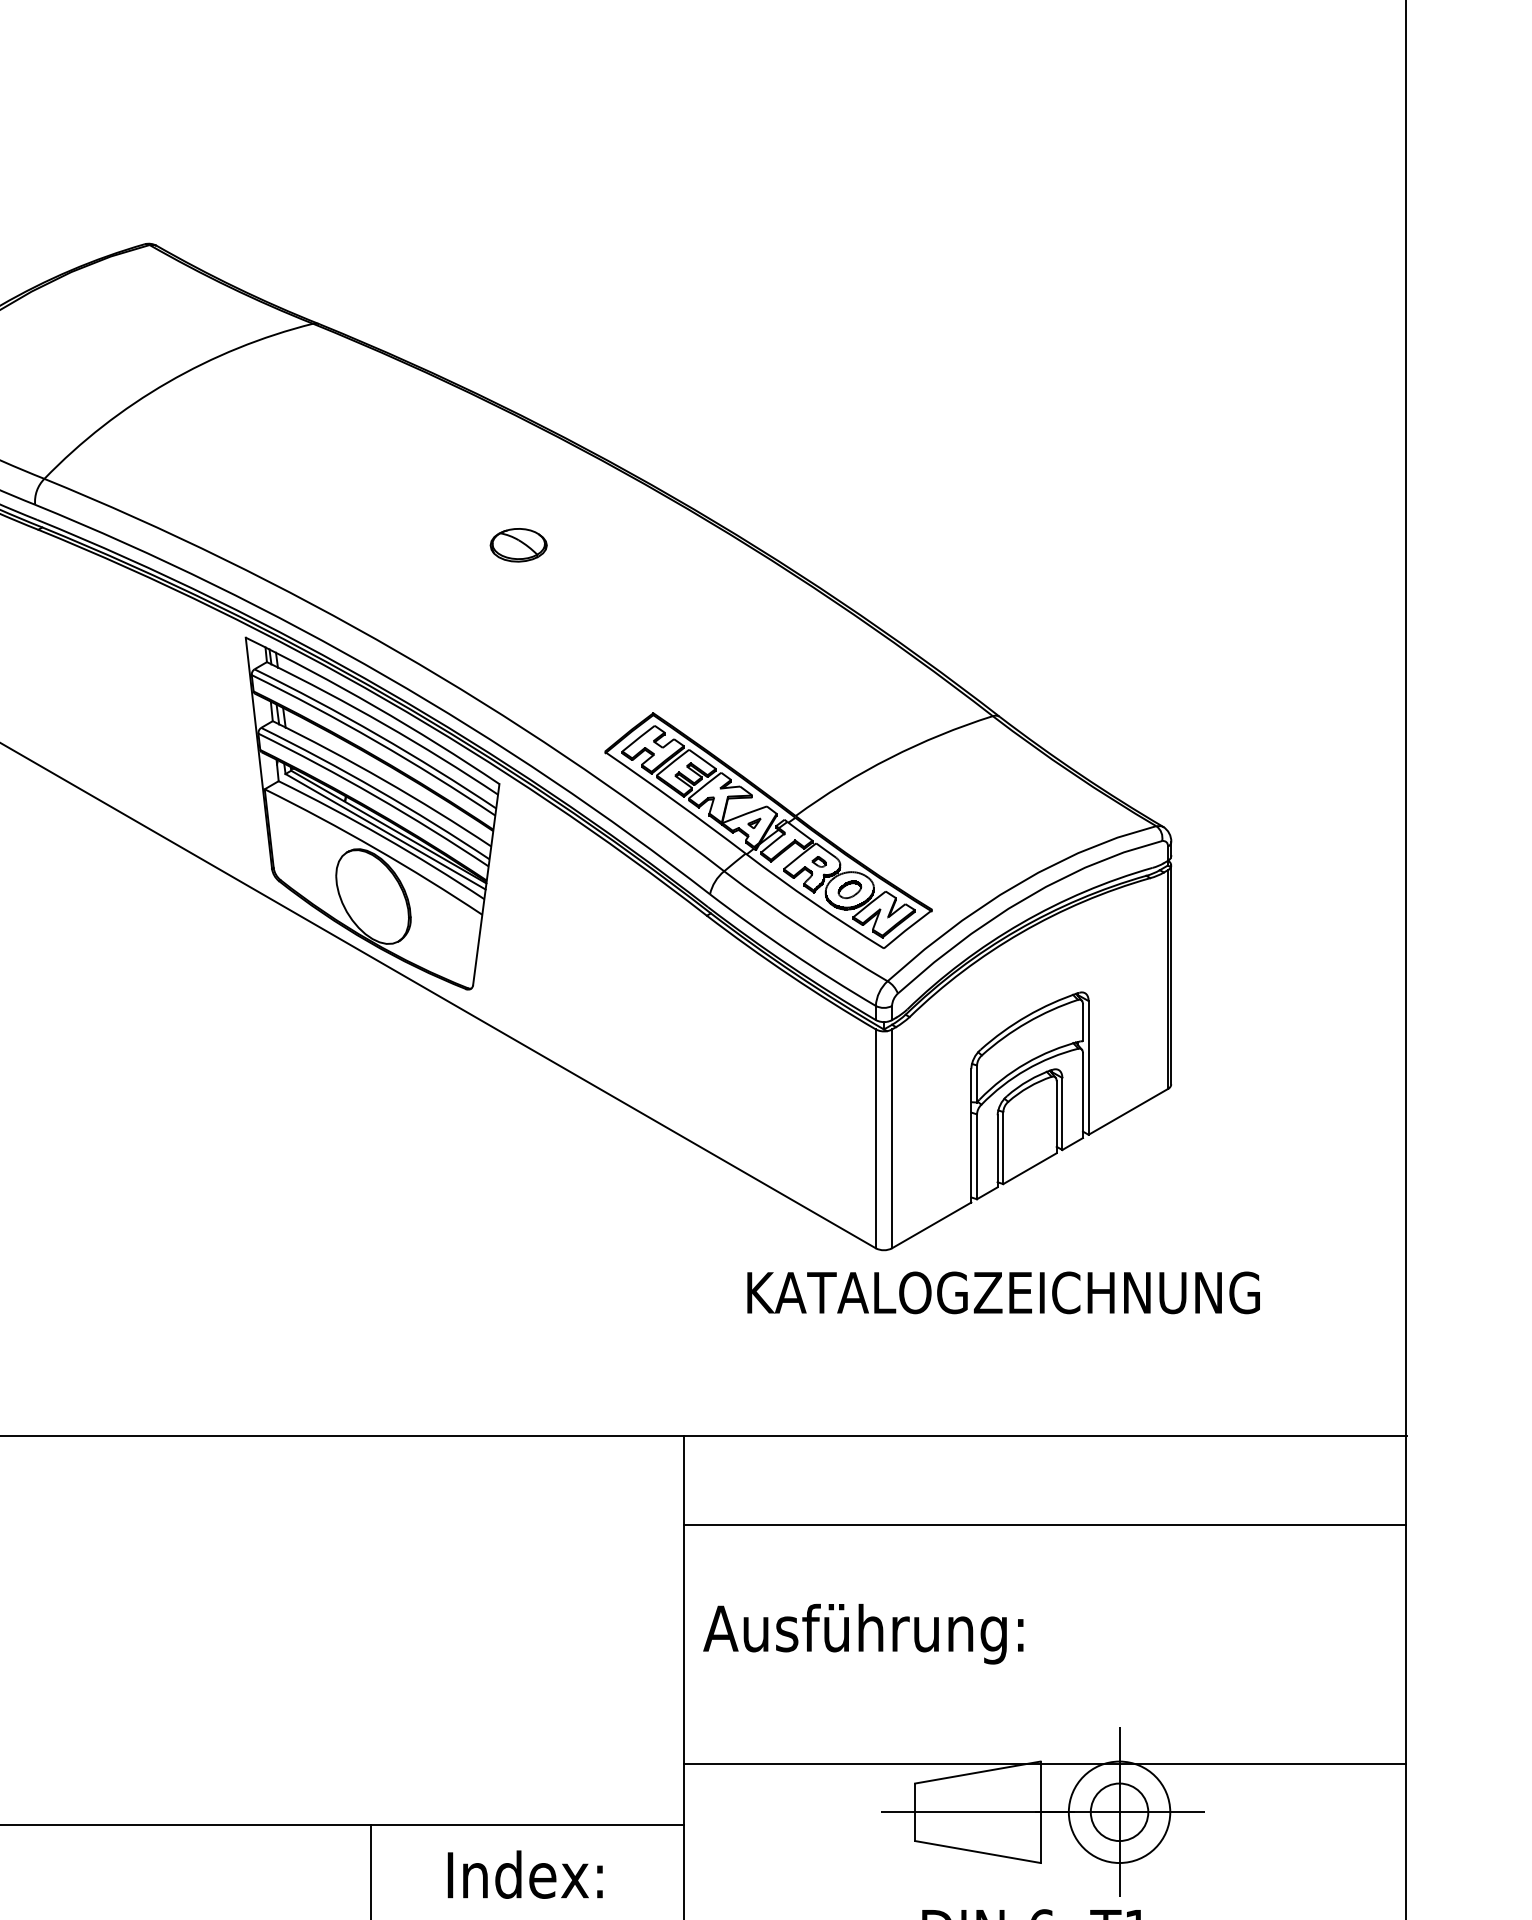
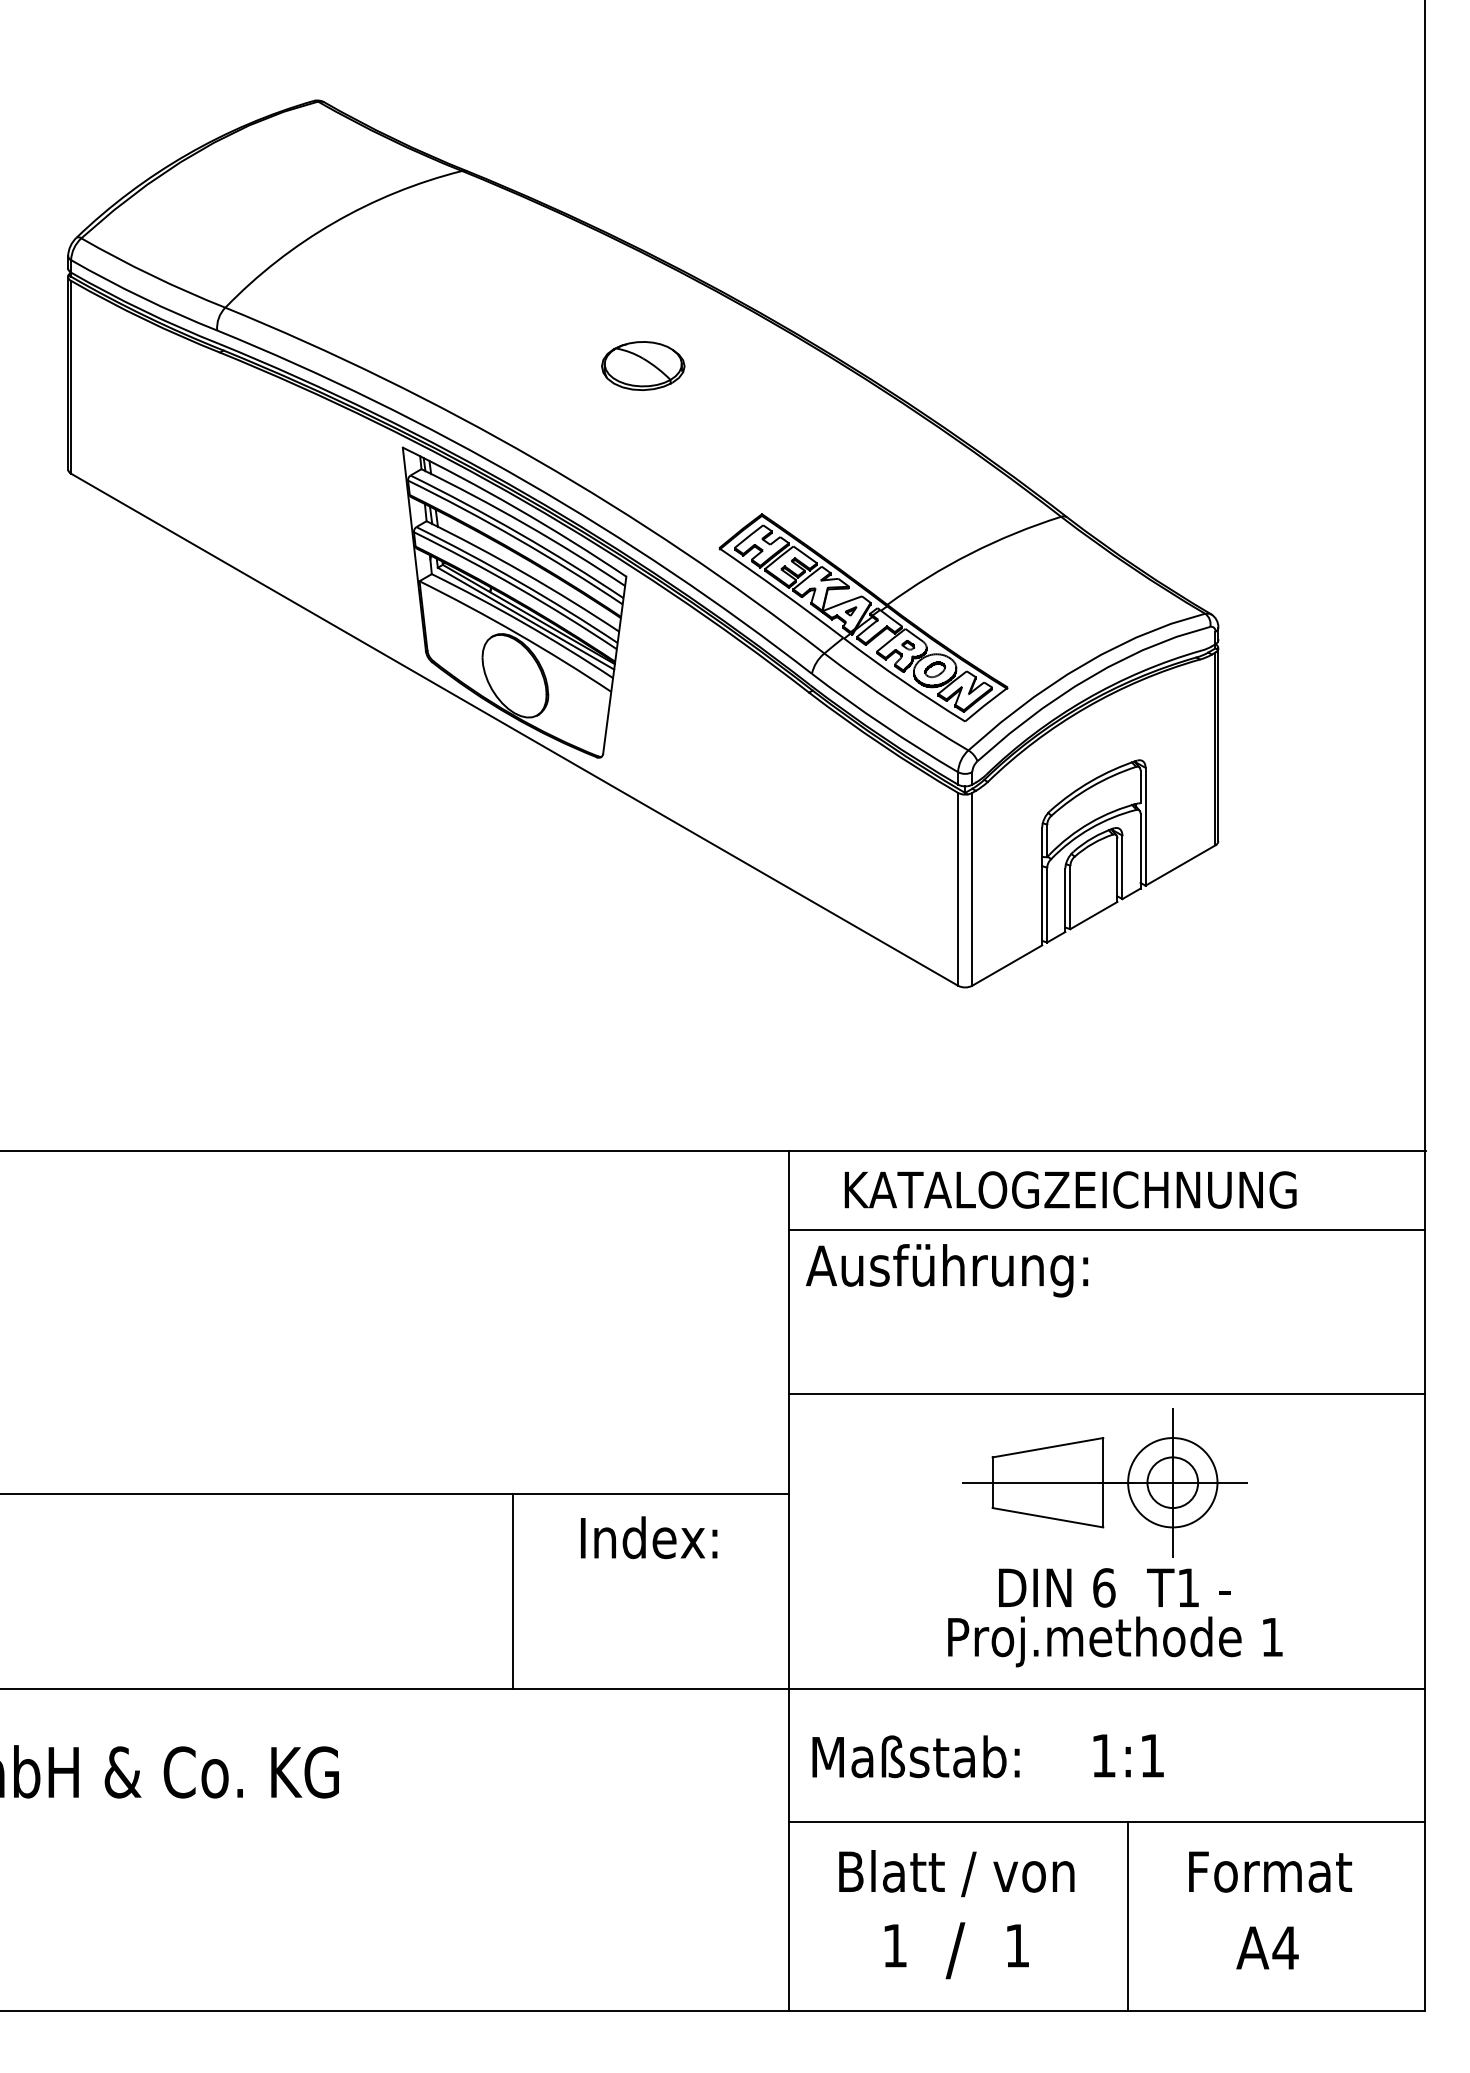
part: (518, 545) -> (643, 366), size x1.67
text: (1003, 1292) -> (1070, 1189), moved
text: (863, 1633) -> (947, 1270), moved
line: (1045, 1764) -> (1107, 1394), moved

